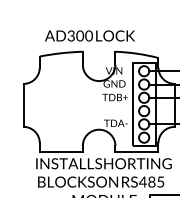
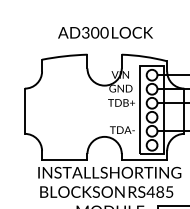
text: (89, 35) -> (105, 32), moved

